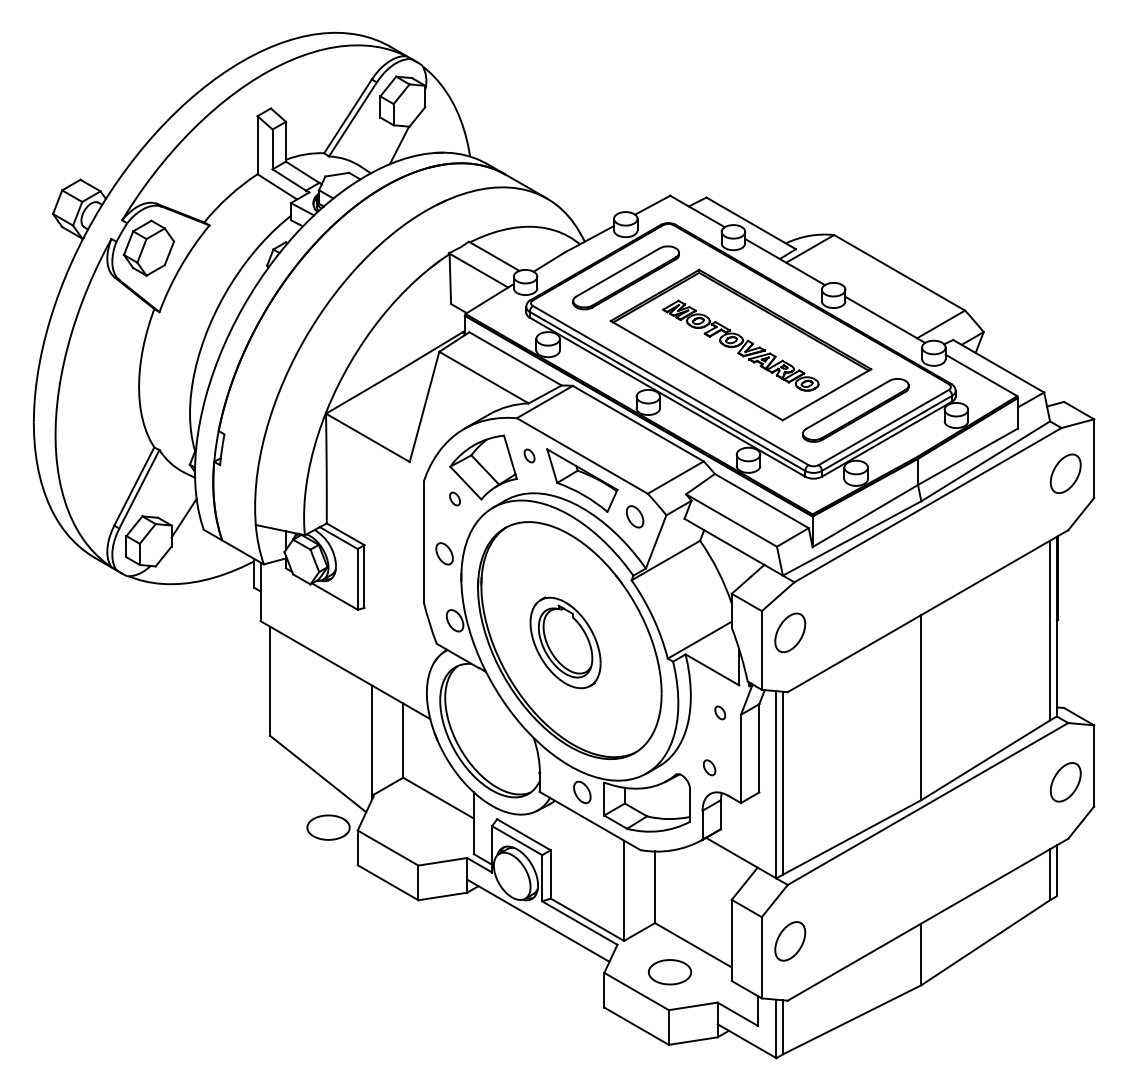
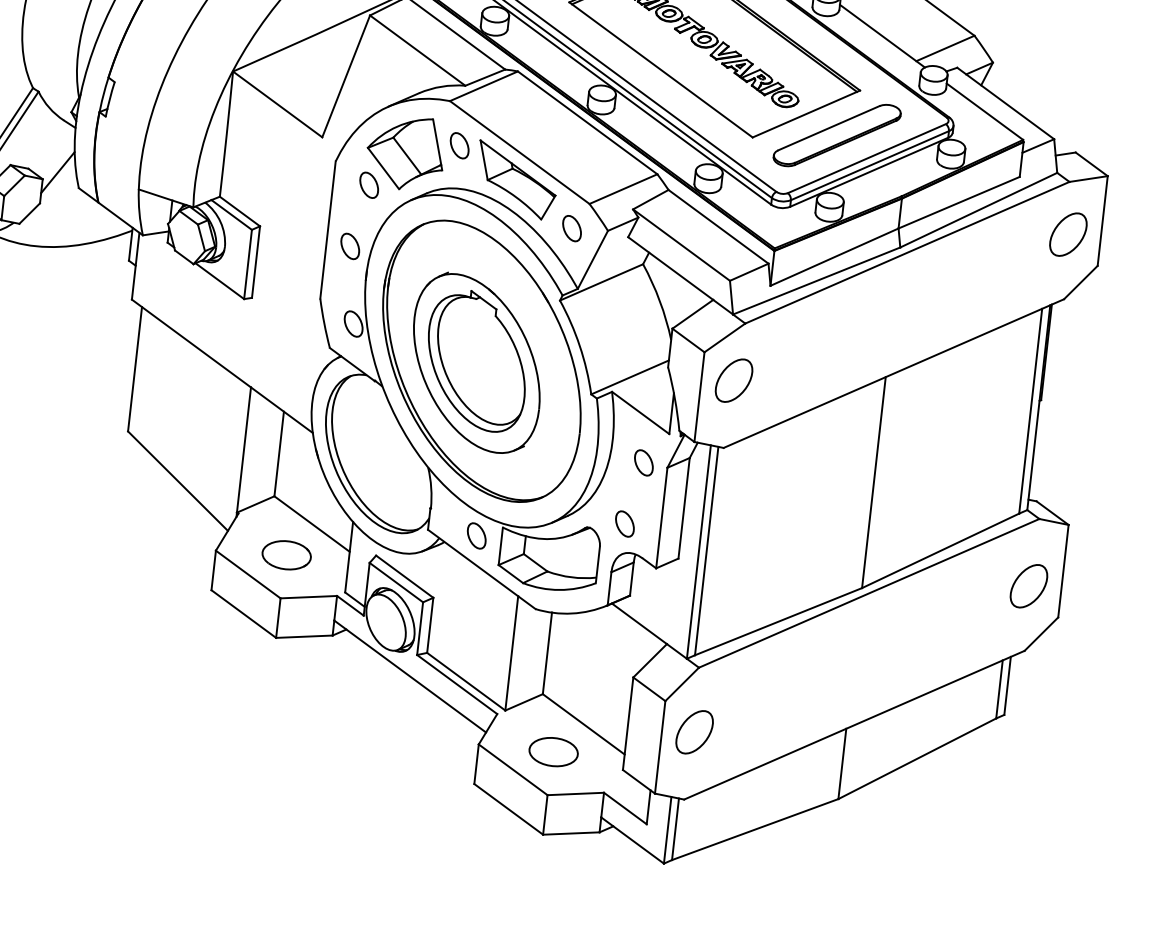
part: (529, 455) -> (459, 145), size x1.67
part: (454, 498) -> (368, 184), size x1.67
part: (565, 642) -> (476, 362), size x1.67
part: (720, 712) -> (644, 462), size x1.67
part: (709, 767) -> (624, 523), size x1.43
part: (328, 827) -> (286, 555), moved

